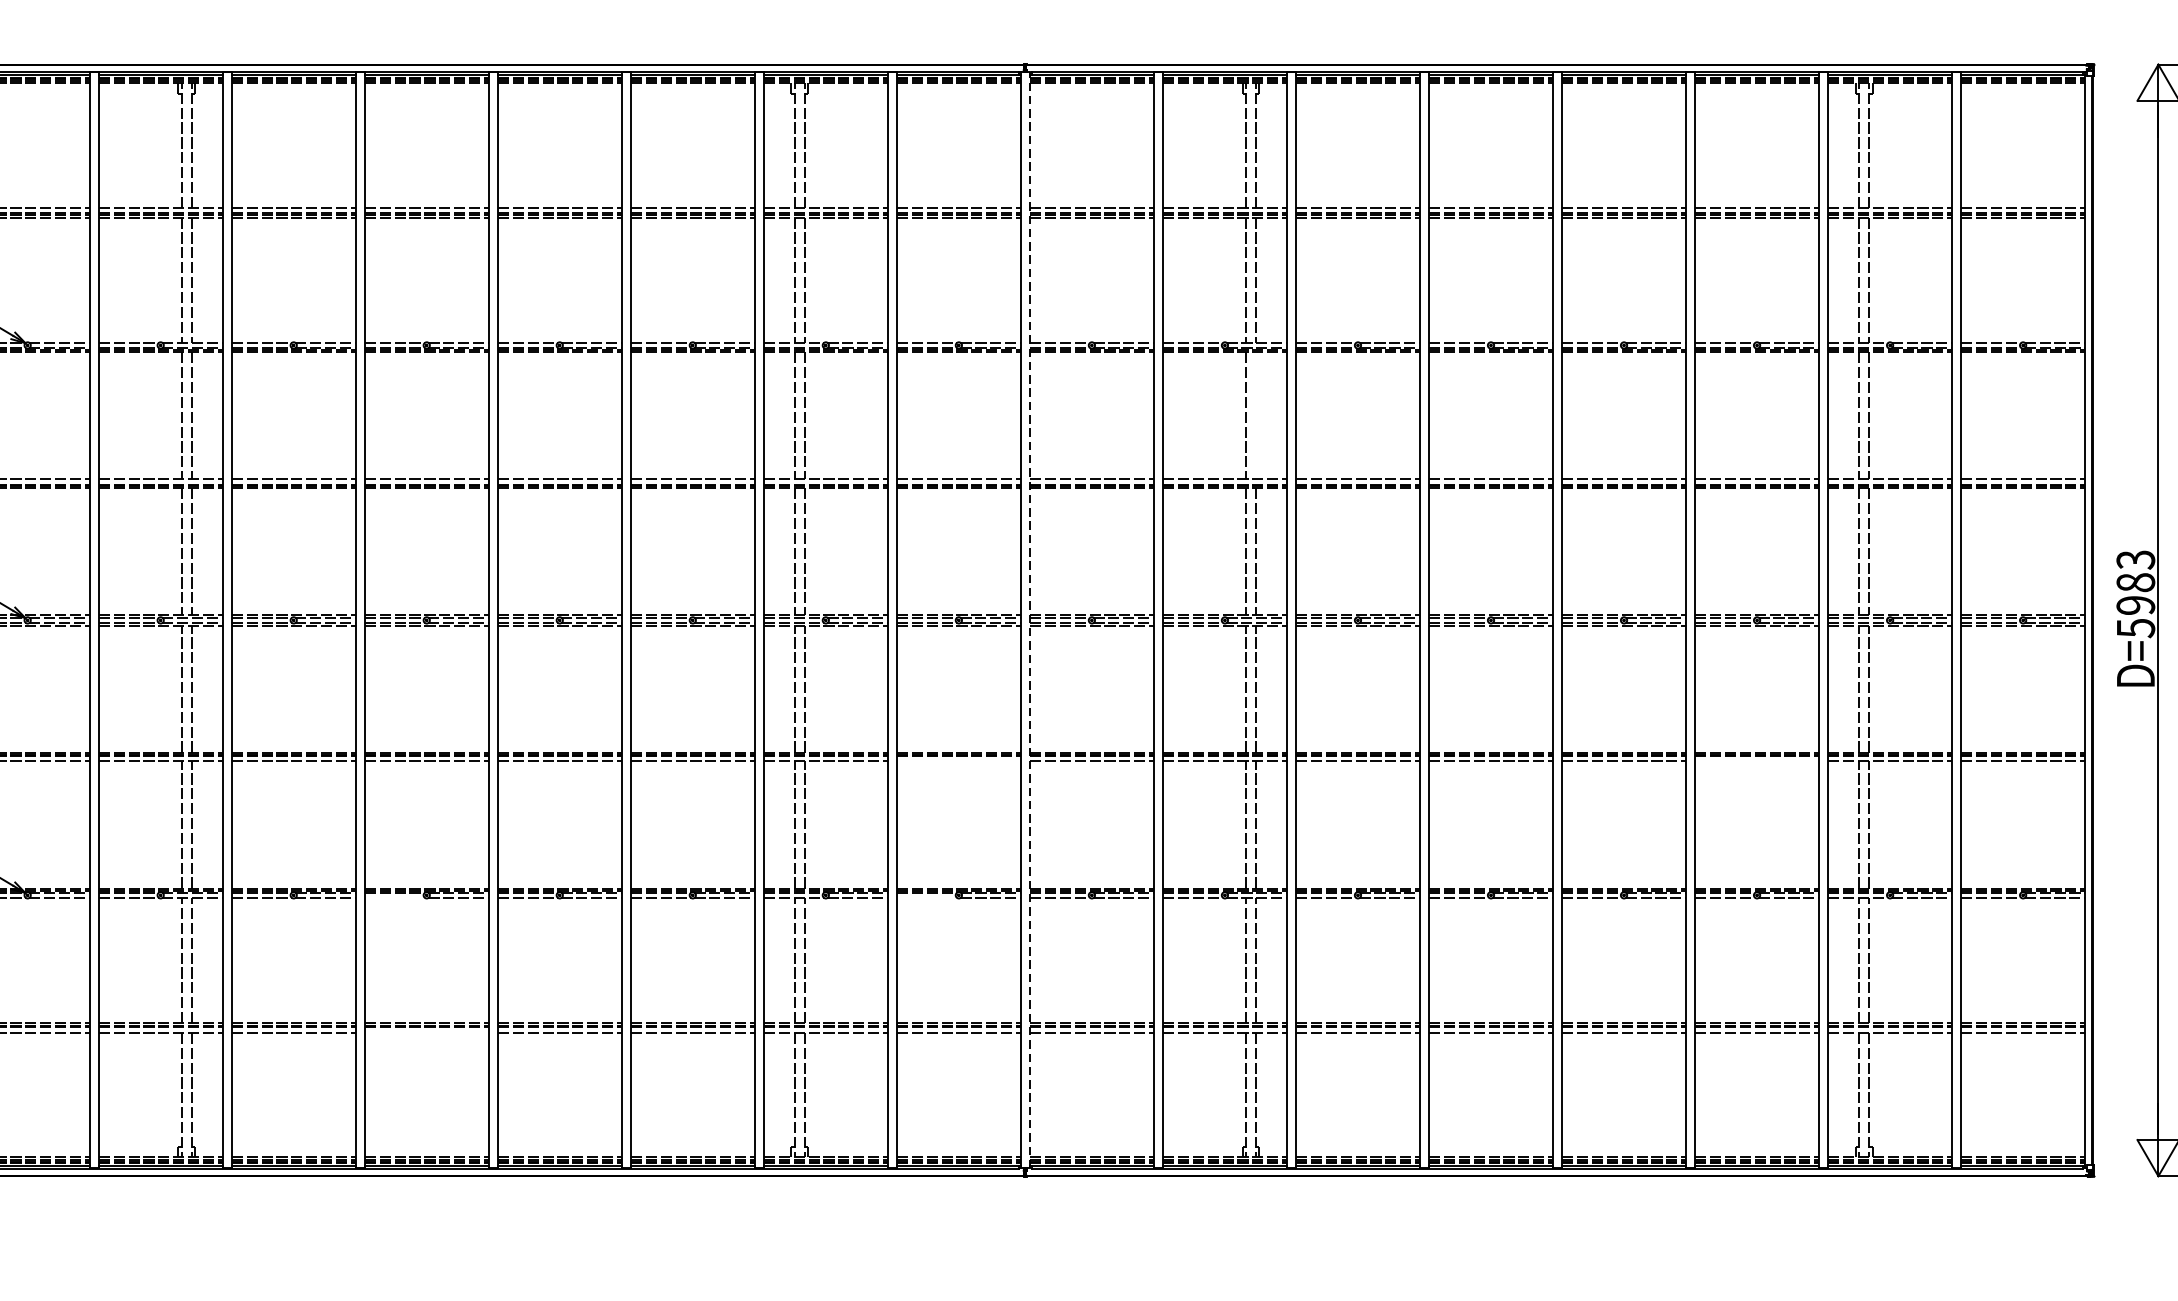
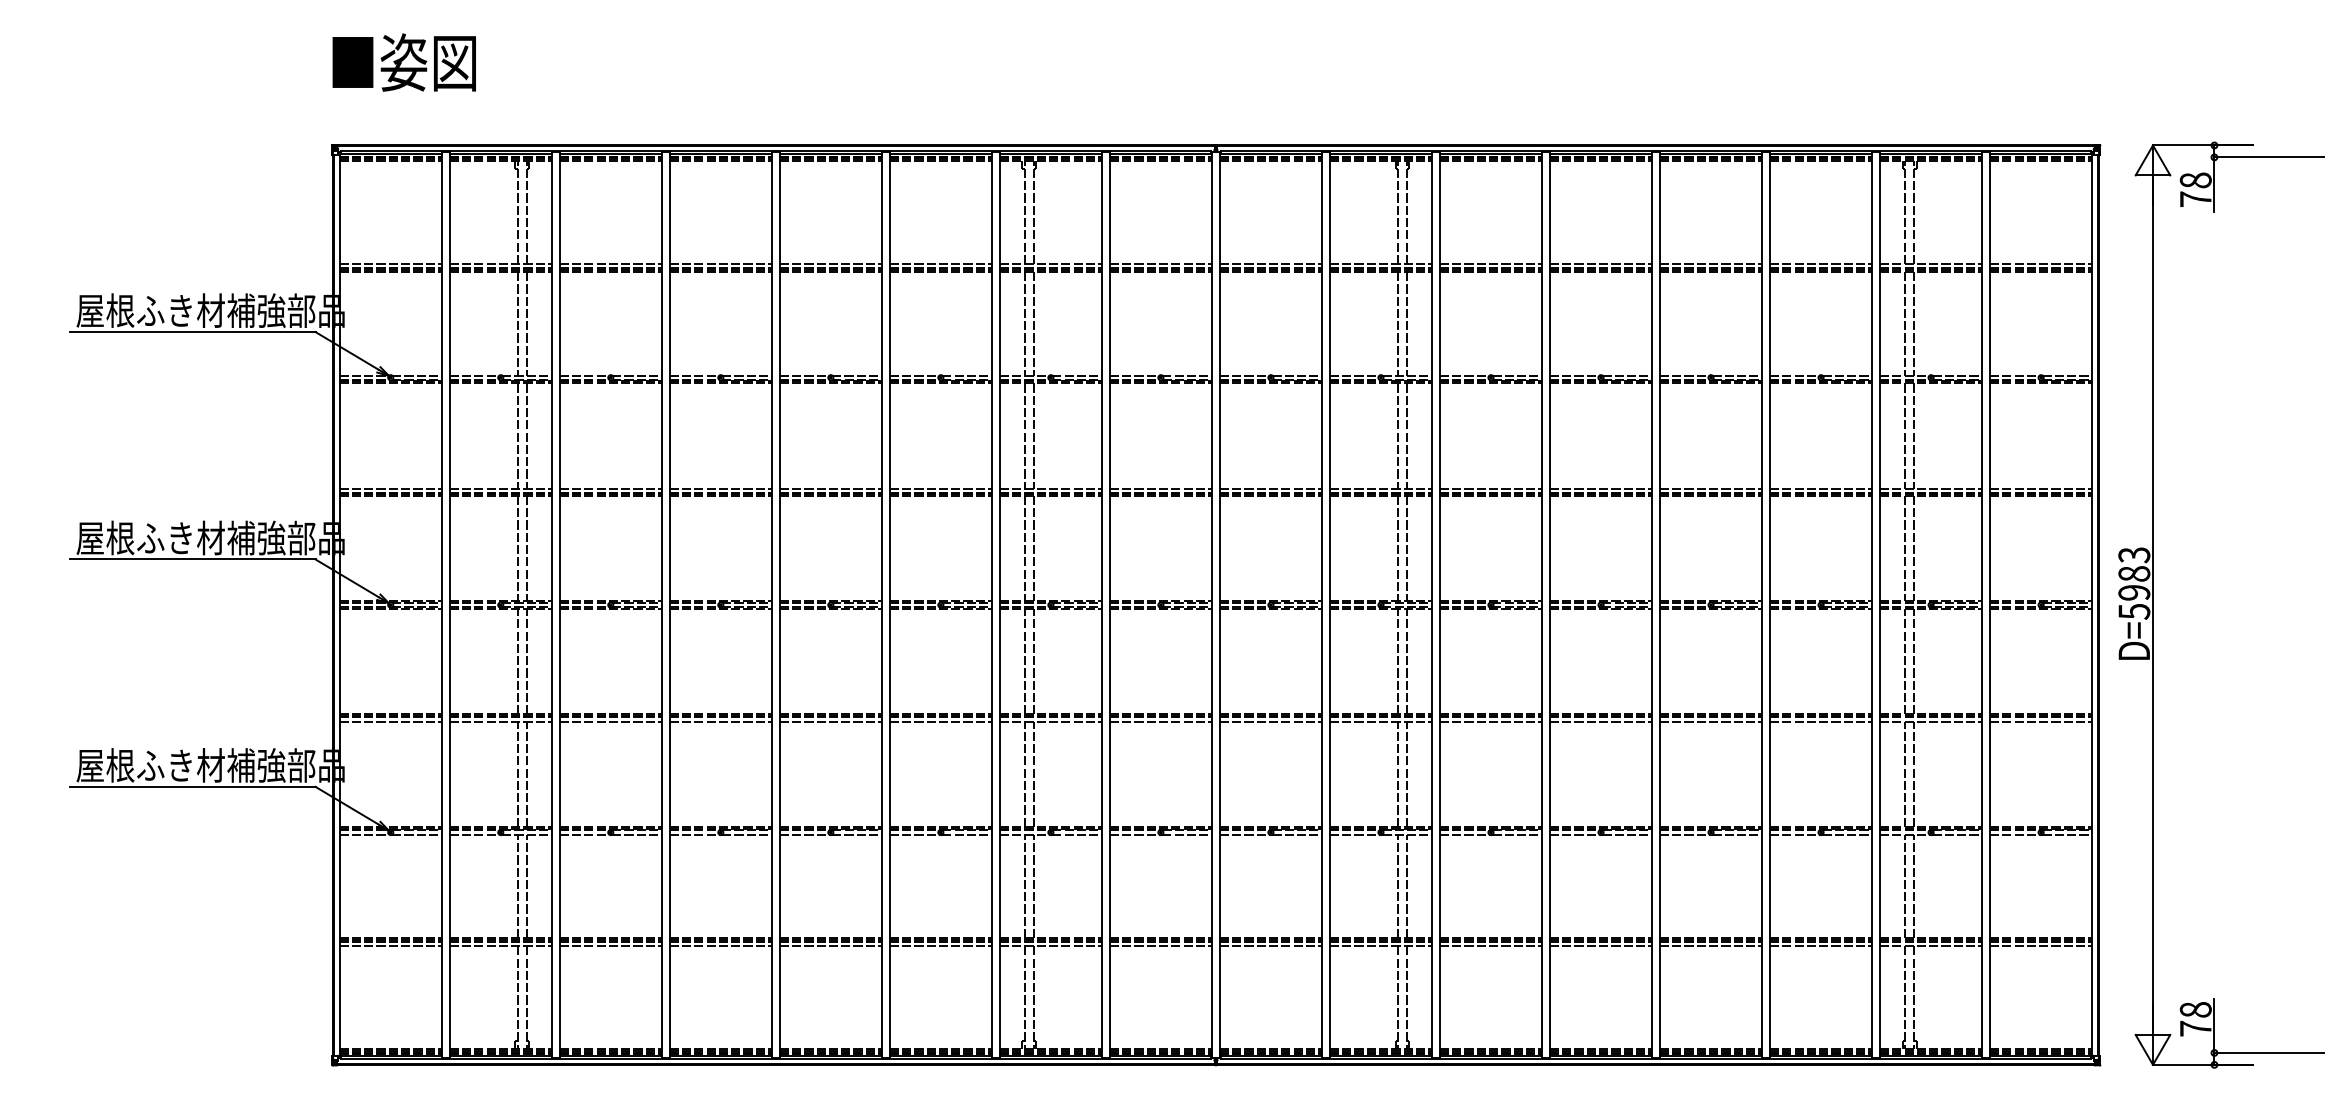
line: (1255, 415) -> (1406, 435), added
line: (1029, 619) -> (1219, 604), dashed -> solid
line: (958, 761) -> (1160, 721), added
line: (1756, 761) -> (1820, 721), added
line: (394, 897) -> (694, 834), added
line: (926, 897) -> (1134, 834), added
line: (426, 1033) -> (720, 946), added

